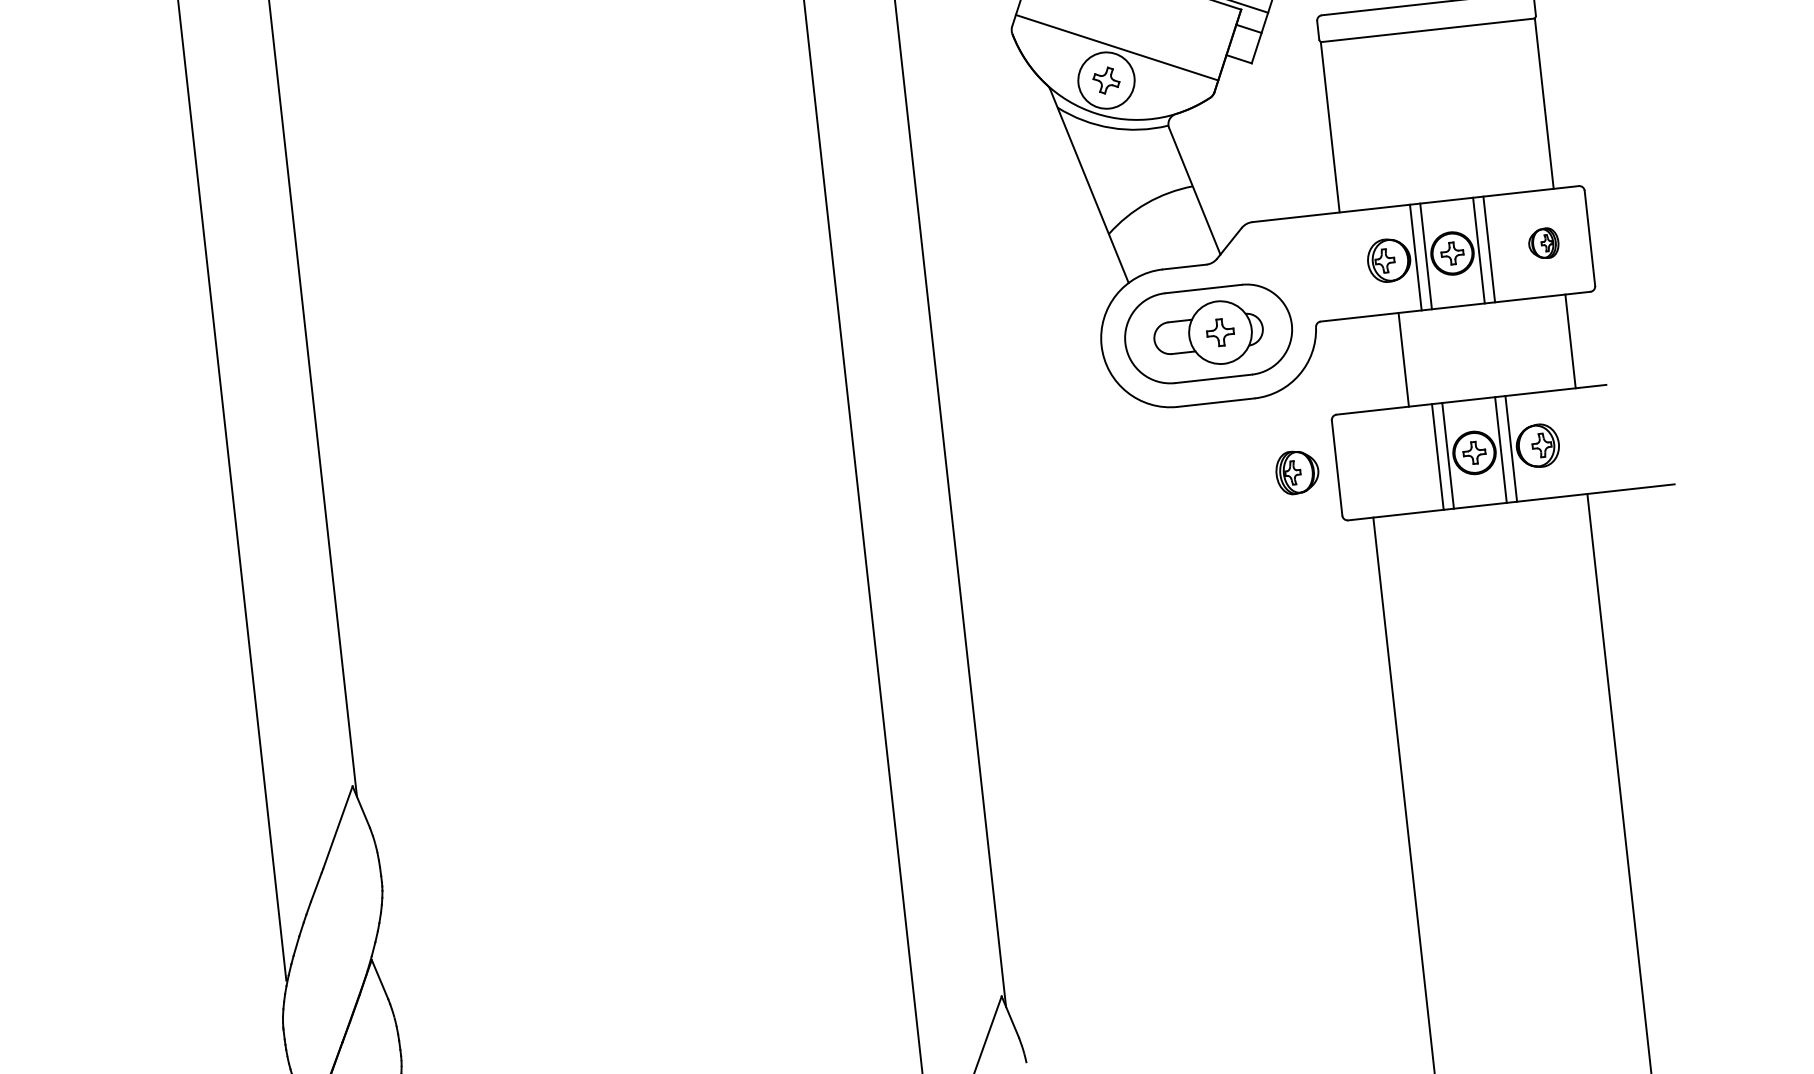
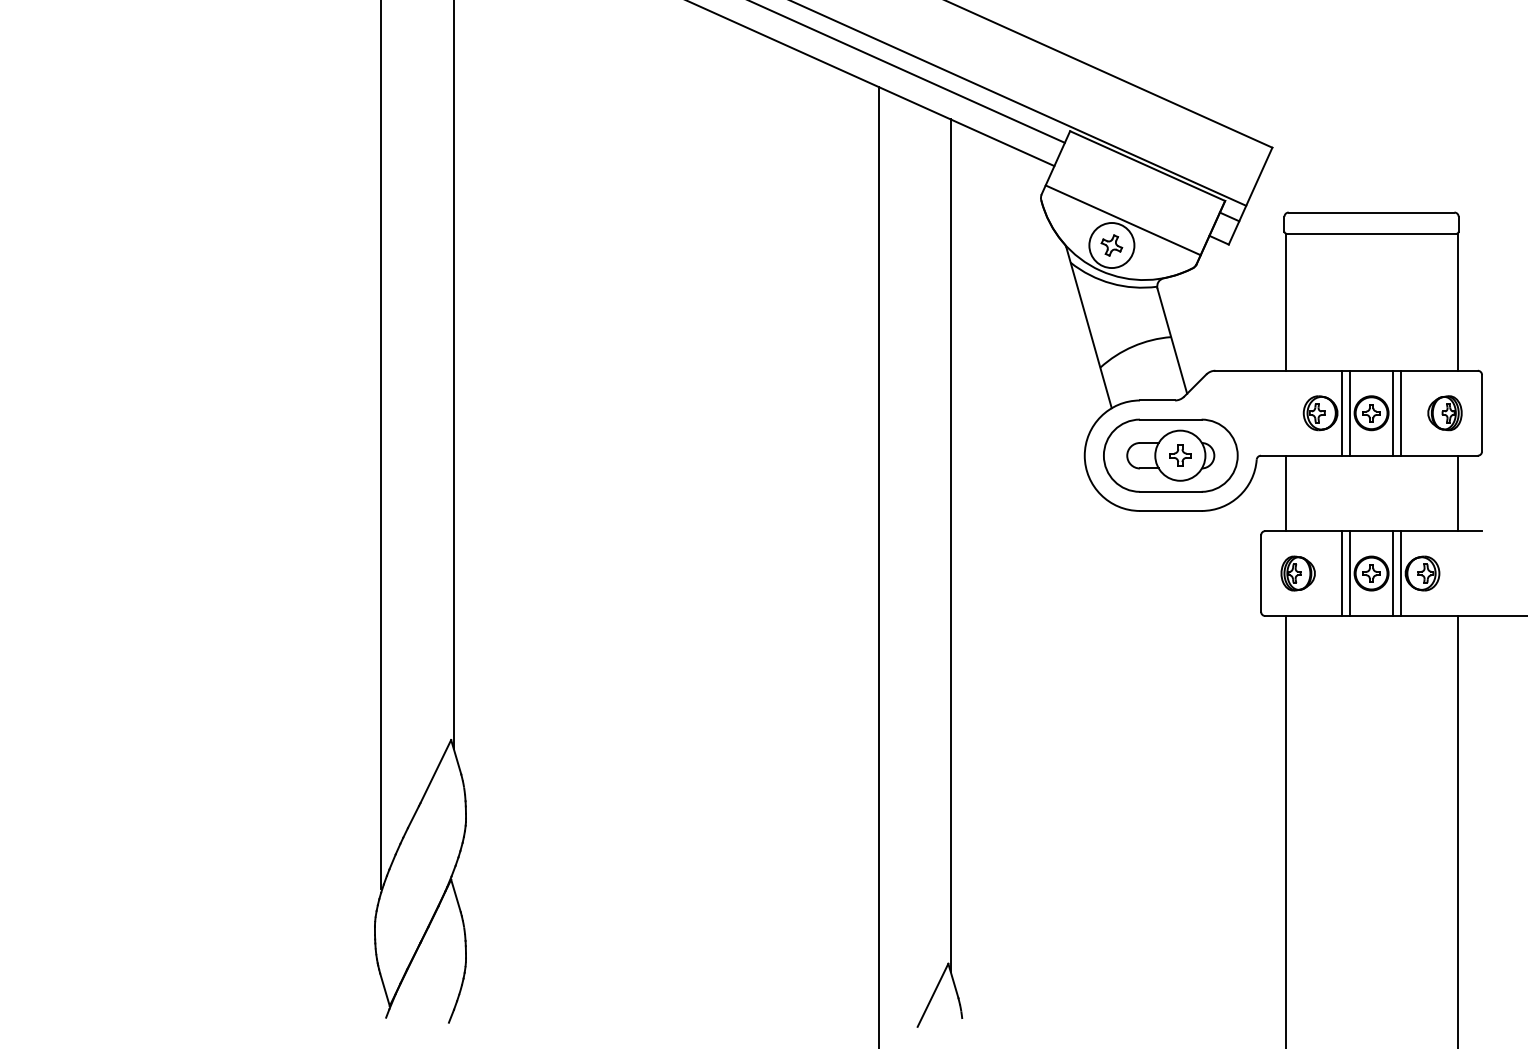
part: (1543, 243) -> (1444, 413), size x1.43
line: (1403, 359) -> (1285, 493), moved
part: (1296, 472) -> (1297, 573), moved

